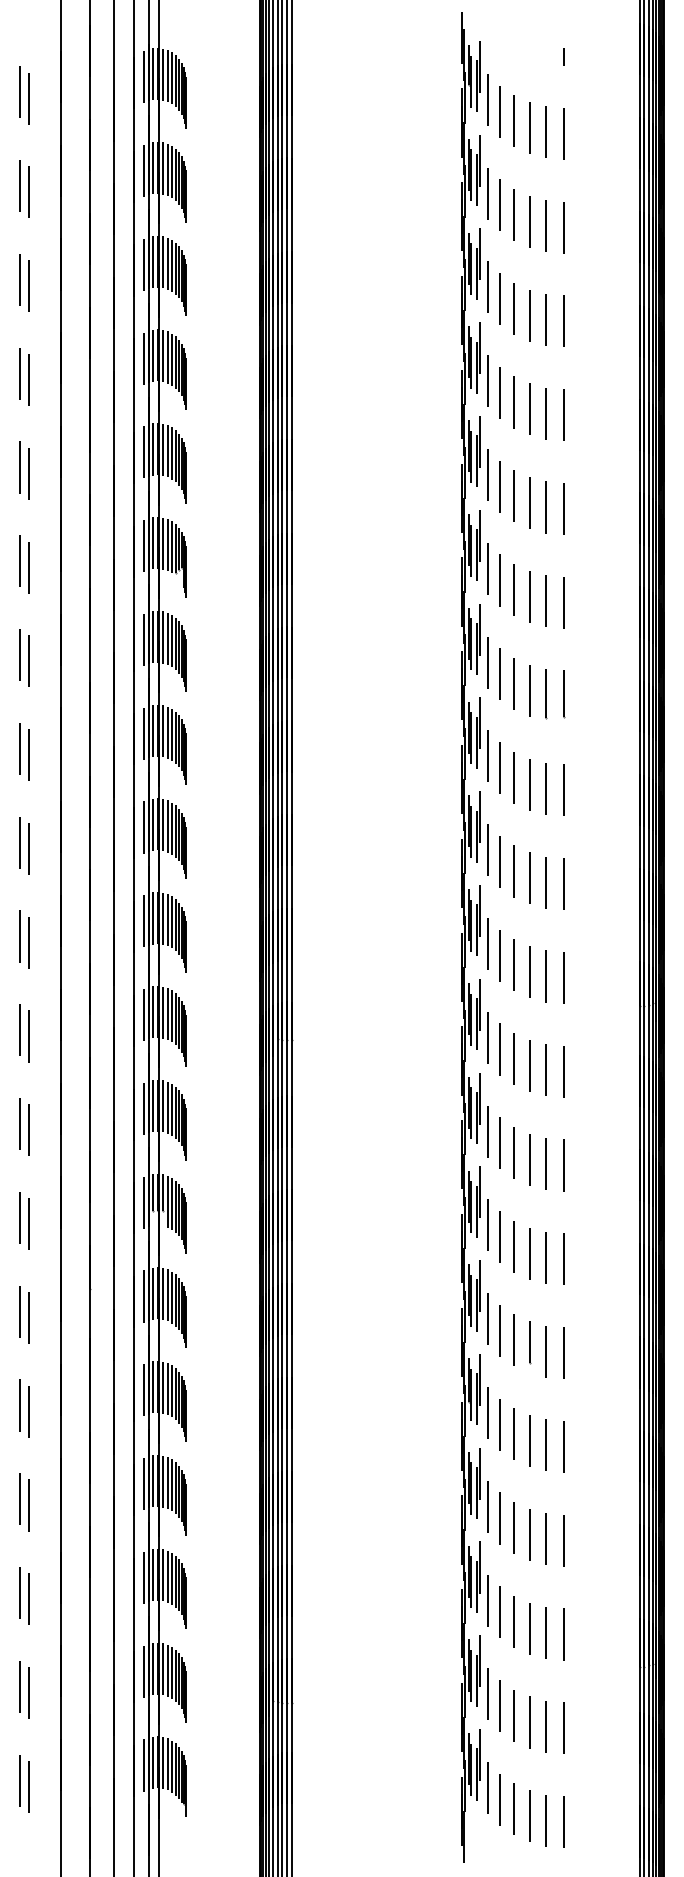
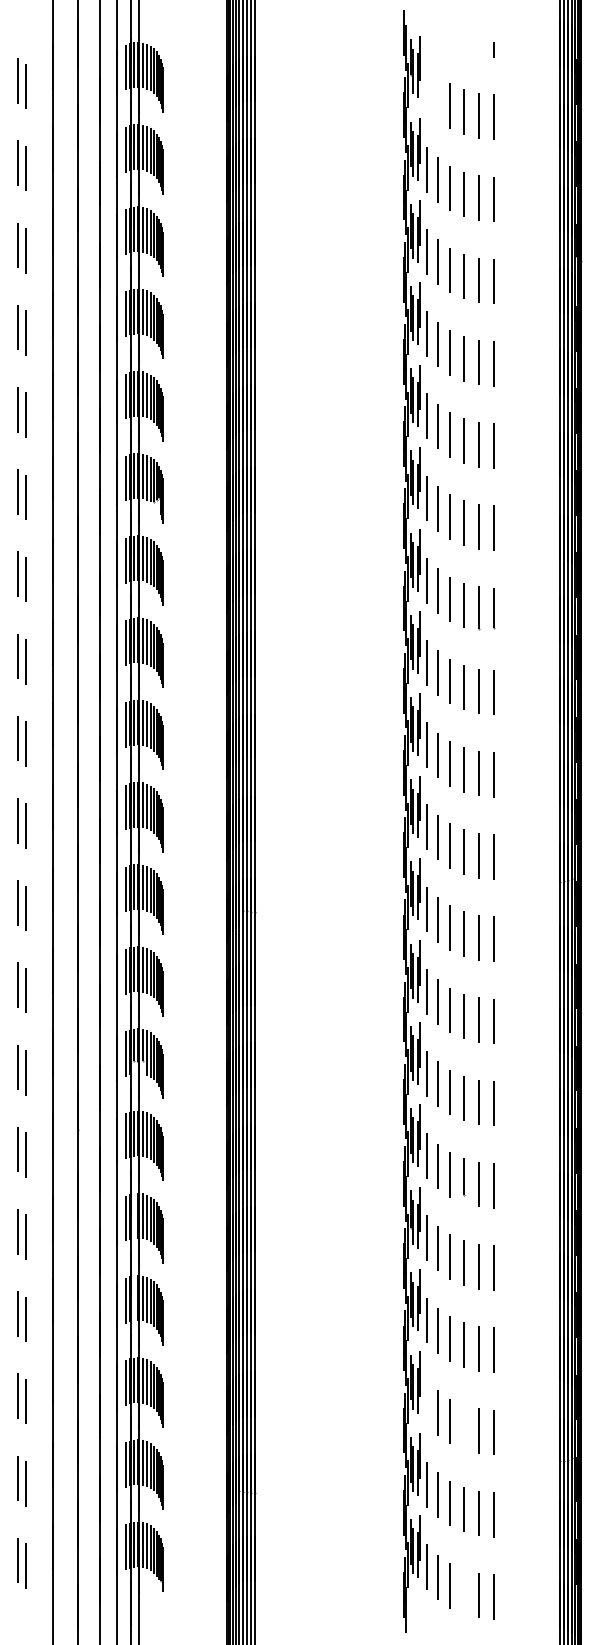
line: (487, 99) -> (427, 87), removed
line: (500, 111) -> (438, 97), removed
line: (153, 1387) -> (134, 1216), removed
line: (153, 1481) -> (134, 1298), removed
line: (487, 1600) -> (427, 1402), removed
line: (529, 1628) -> (463, 1427), removed
line: (529, 1815) -> (463, 1591), removed

